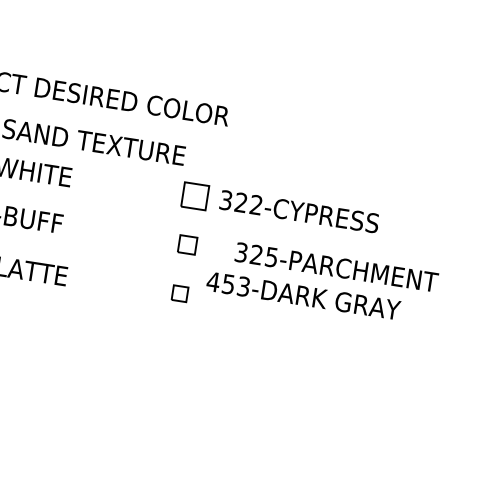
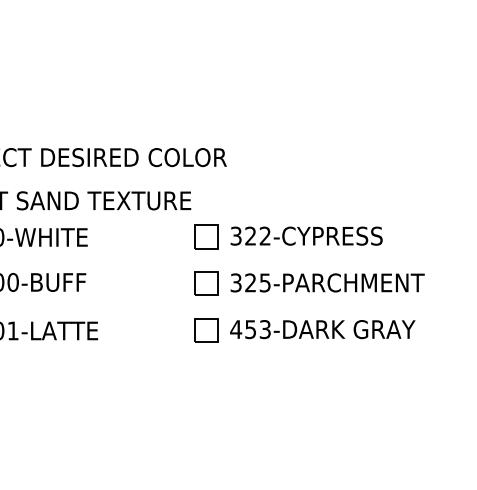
part: (187, 244) -> (206, 283), size x1.43
text: (336, 266) -> (327, 282), moved
part: (179, 293) -> (206, 330), size x1.67
text: (303, 295) -> (322, 329), moved

